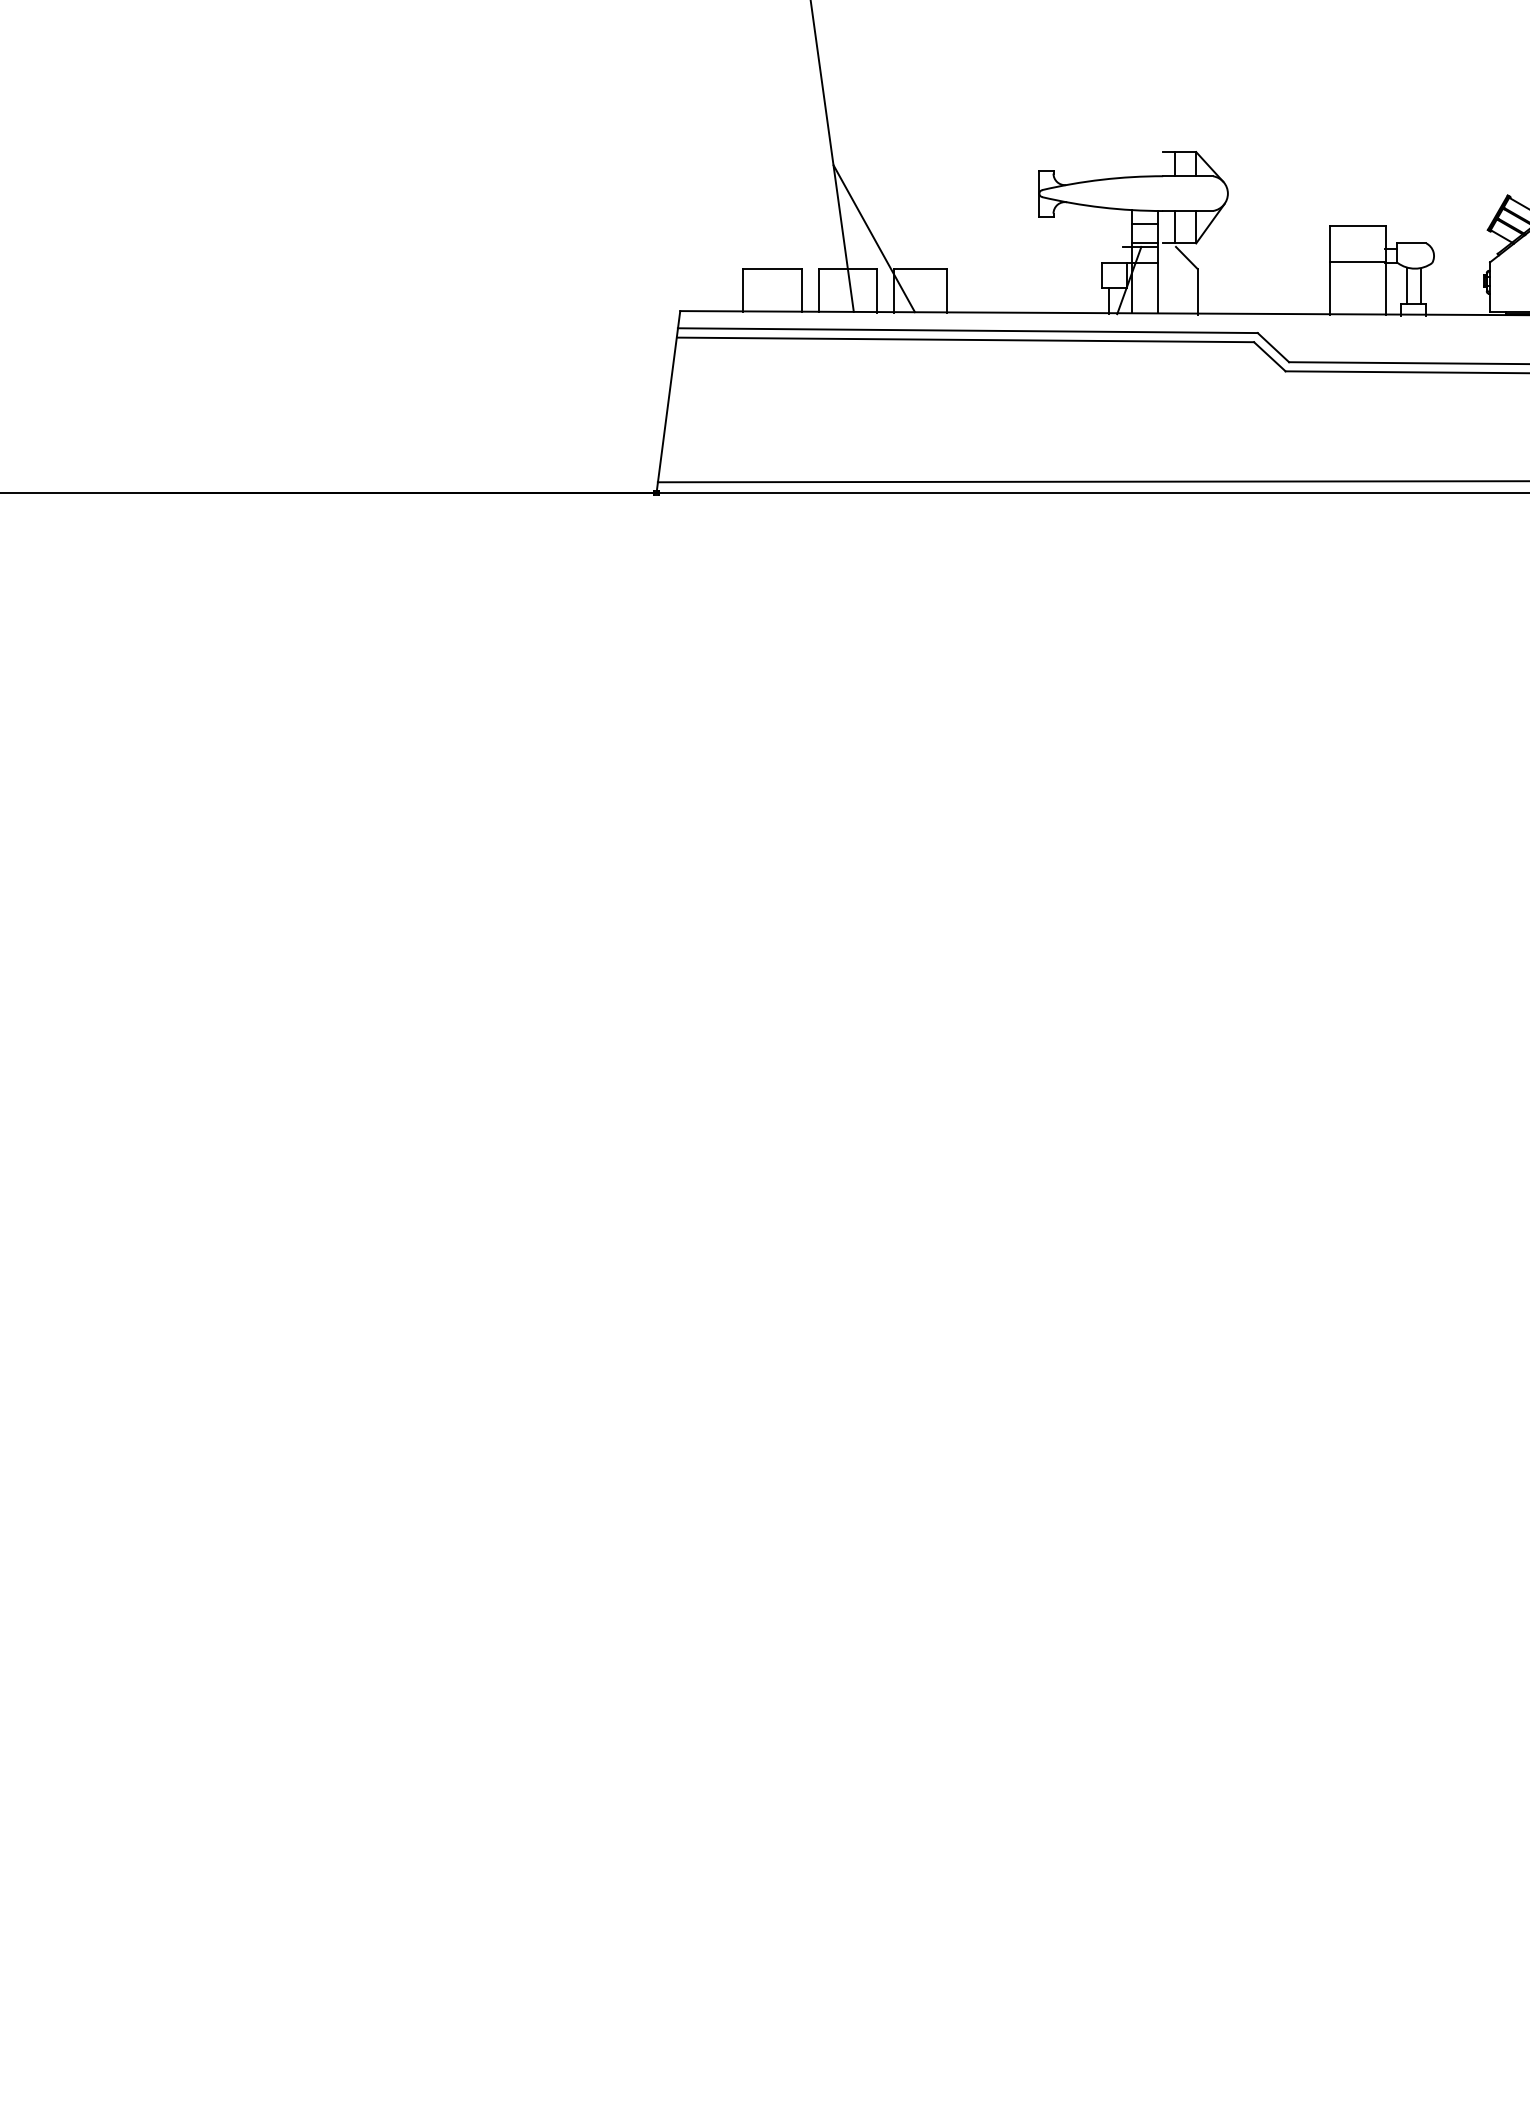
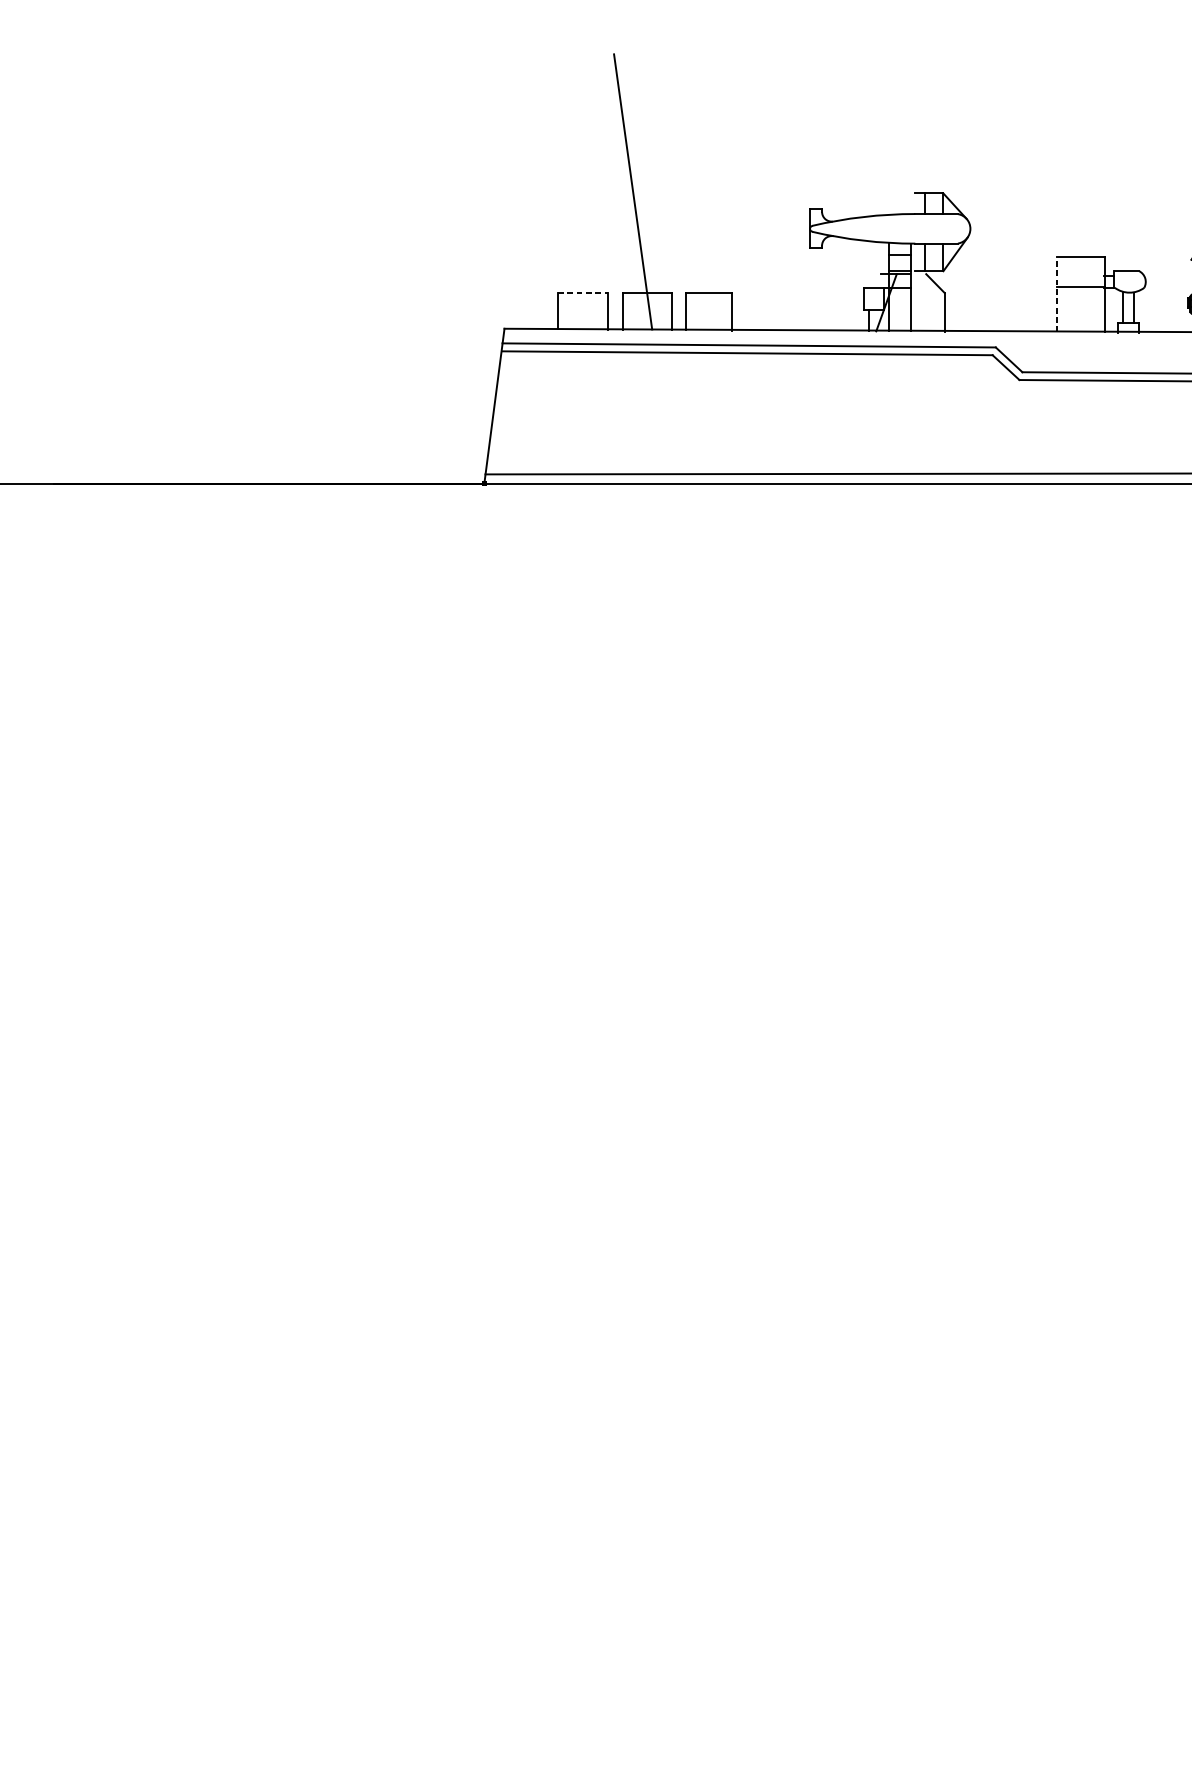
line: (873, 238) -> (668, 267), removed
line: (772, 269) -> (582, 293), solid -> dashed
line: (1329, 270) -> (1056, 294), solid -> dashed

